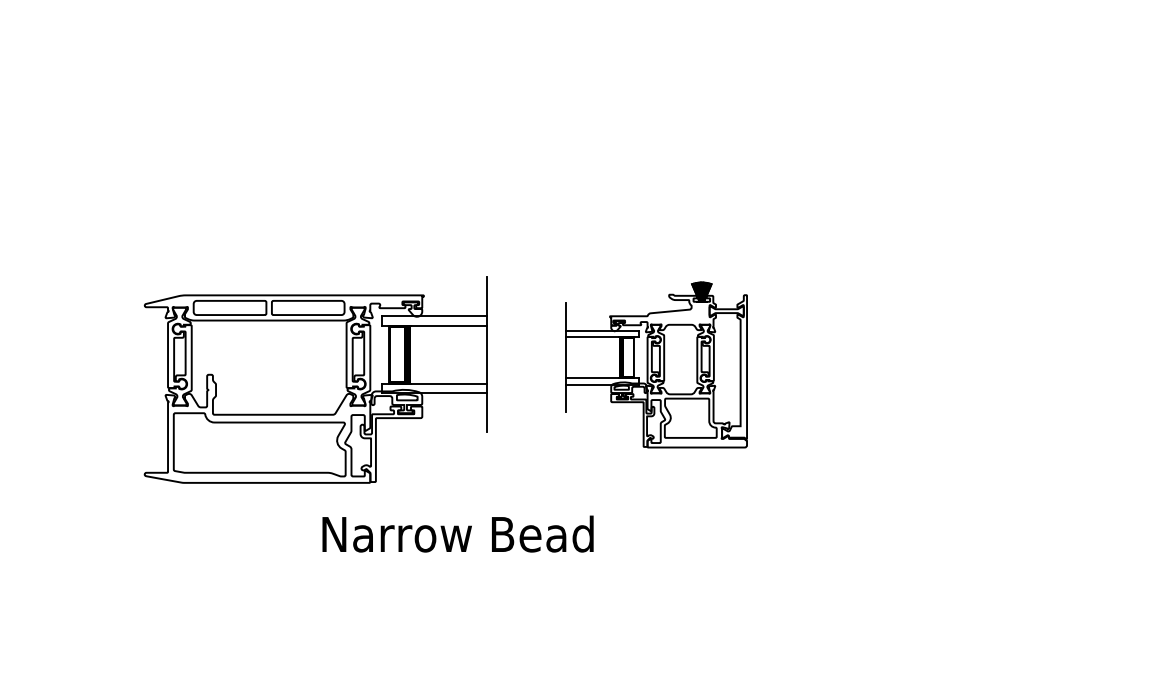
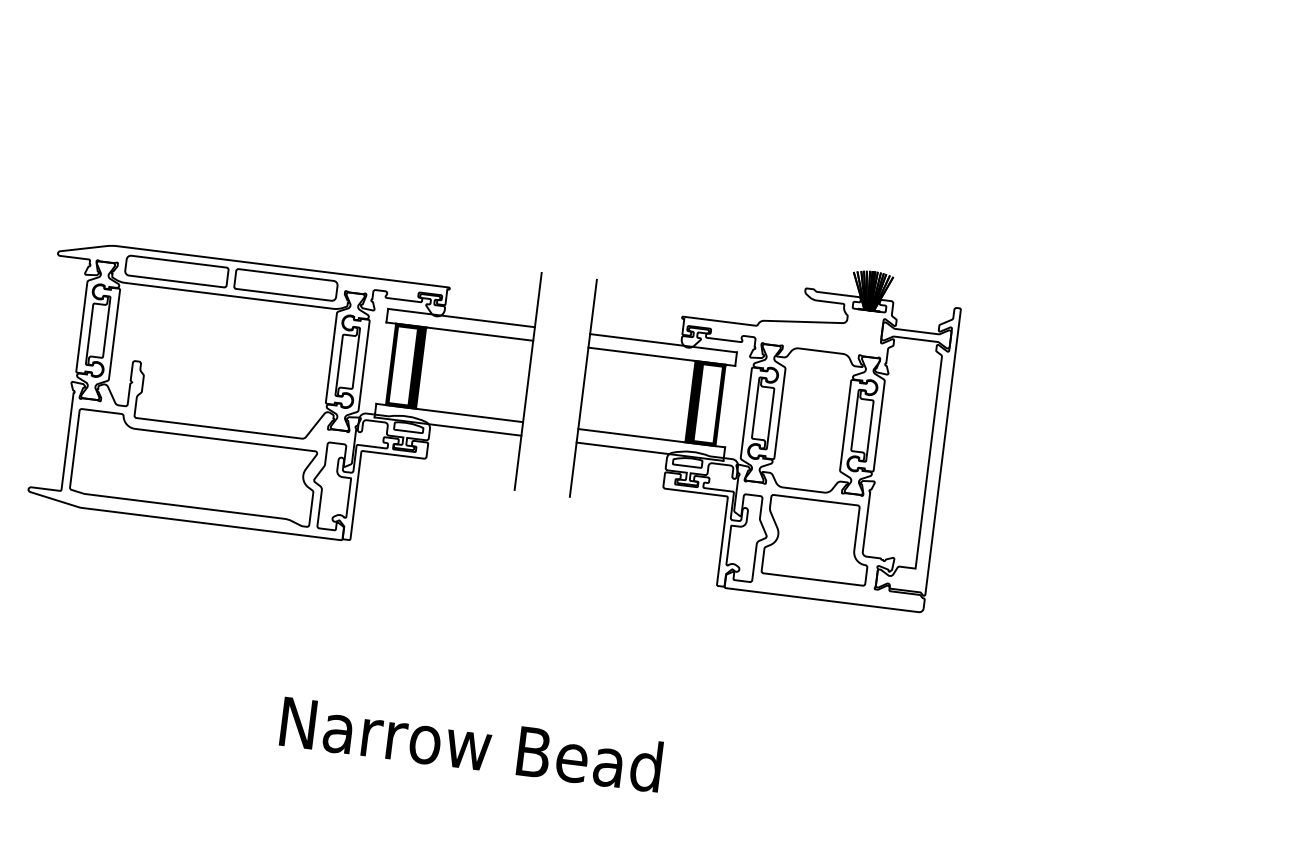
part: (656, 364) -> (762, 424), size x1.43
text: (457, 533) -> (470, 743), moved

